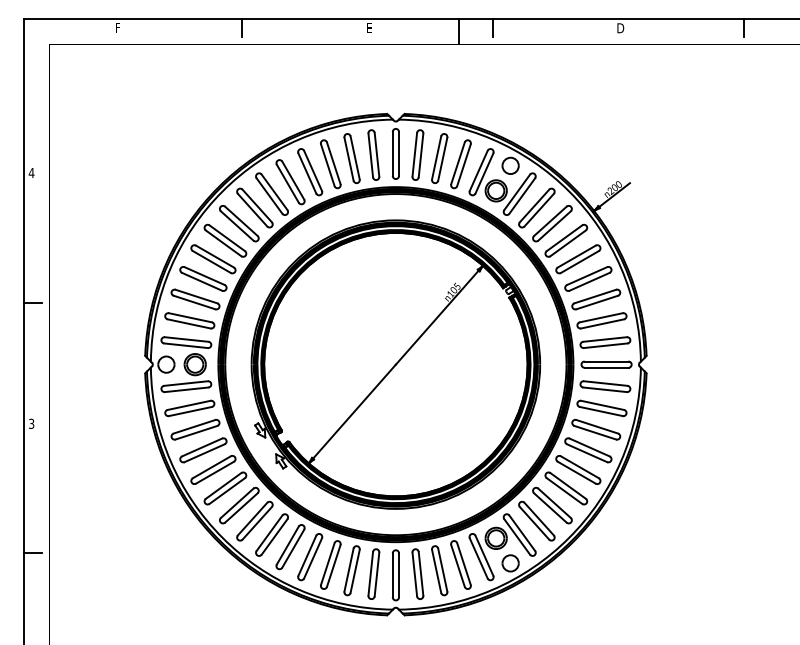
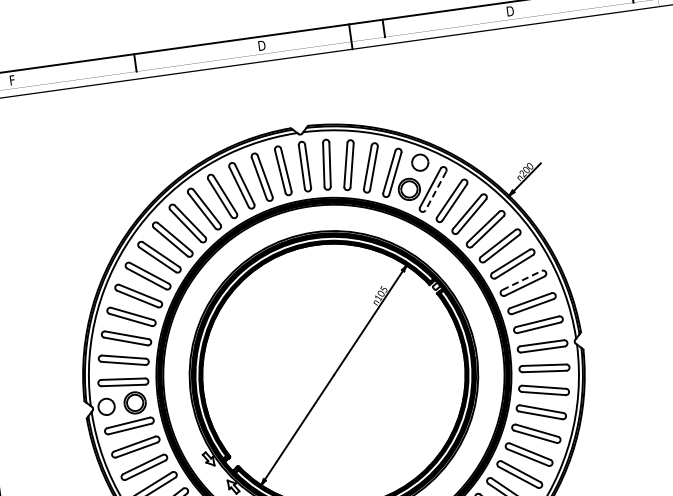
text: (369, 28) -> (261, 46), E -> D
line: (522, 196) -> (436, 191), solid -> dashed
line: (595, 296) -> (522, 280), solid -> dashed

